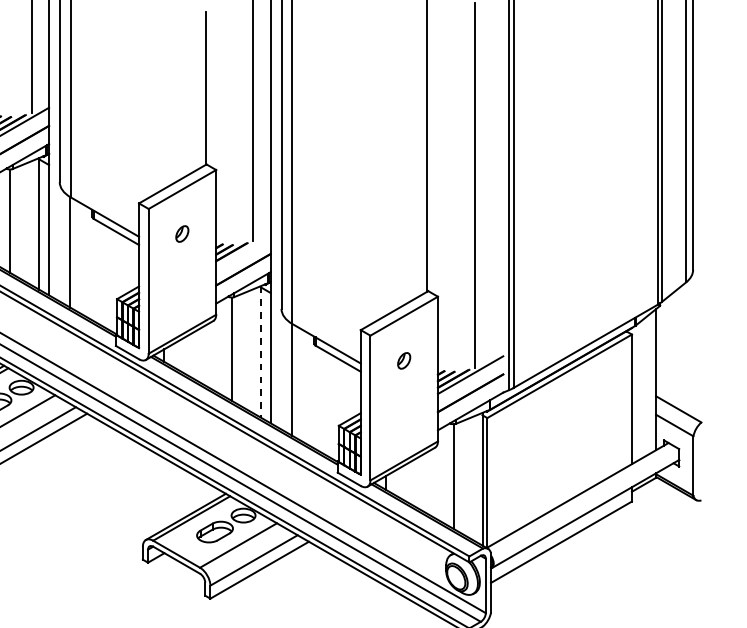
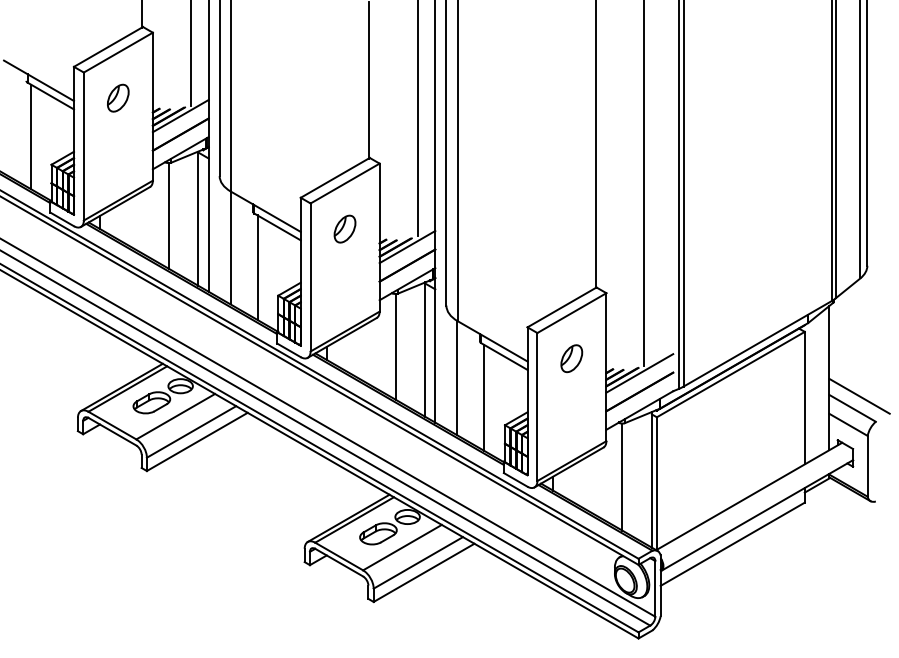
part: (181, 233) -> (344, 228), size x1.67
line: (243, 251) -> (407, 246), added
line: (96, 271) -> (257, 267), added
line: (261, 352) -> (425, 350), dashed -> solid
part: (403, 360) -> (571, 358), size x1.67
line: (685, 396) -> (859, 395), added
line: (318, 398) -> (484, 397), added

